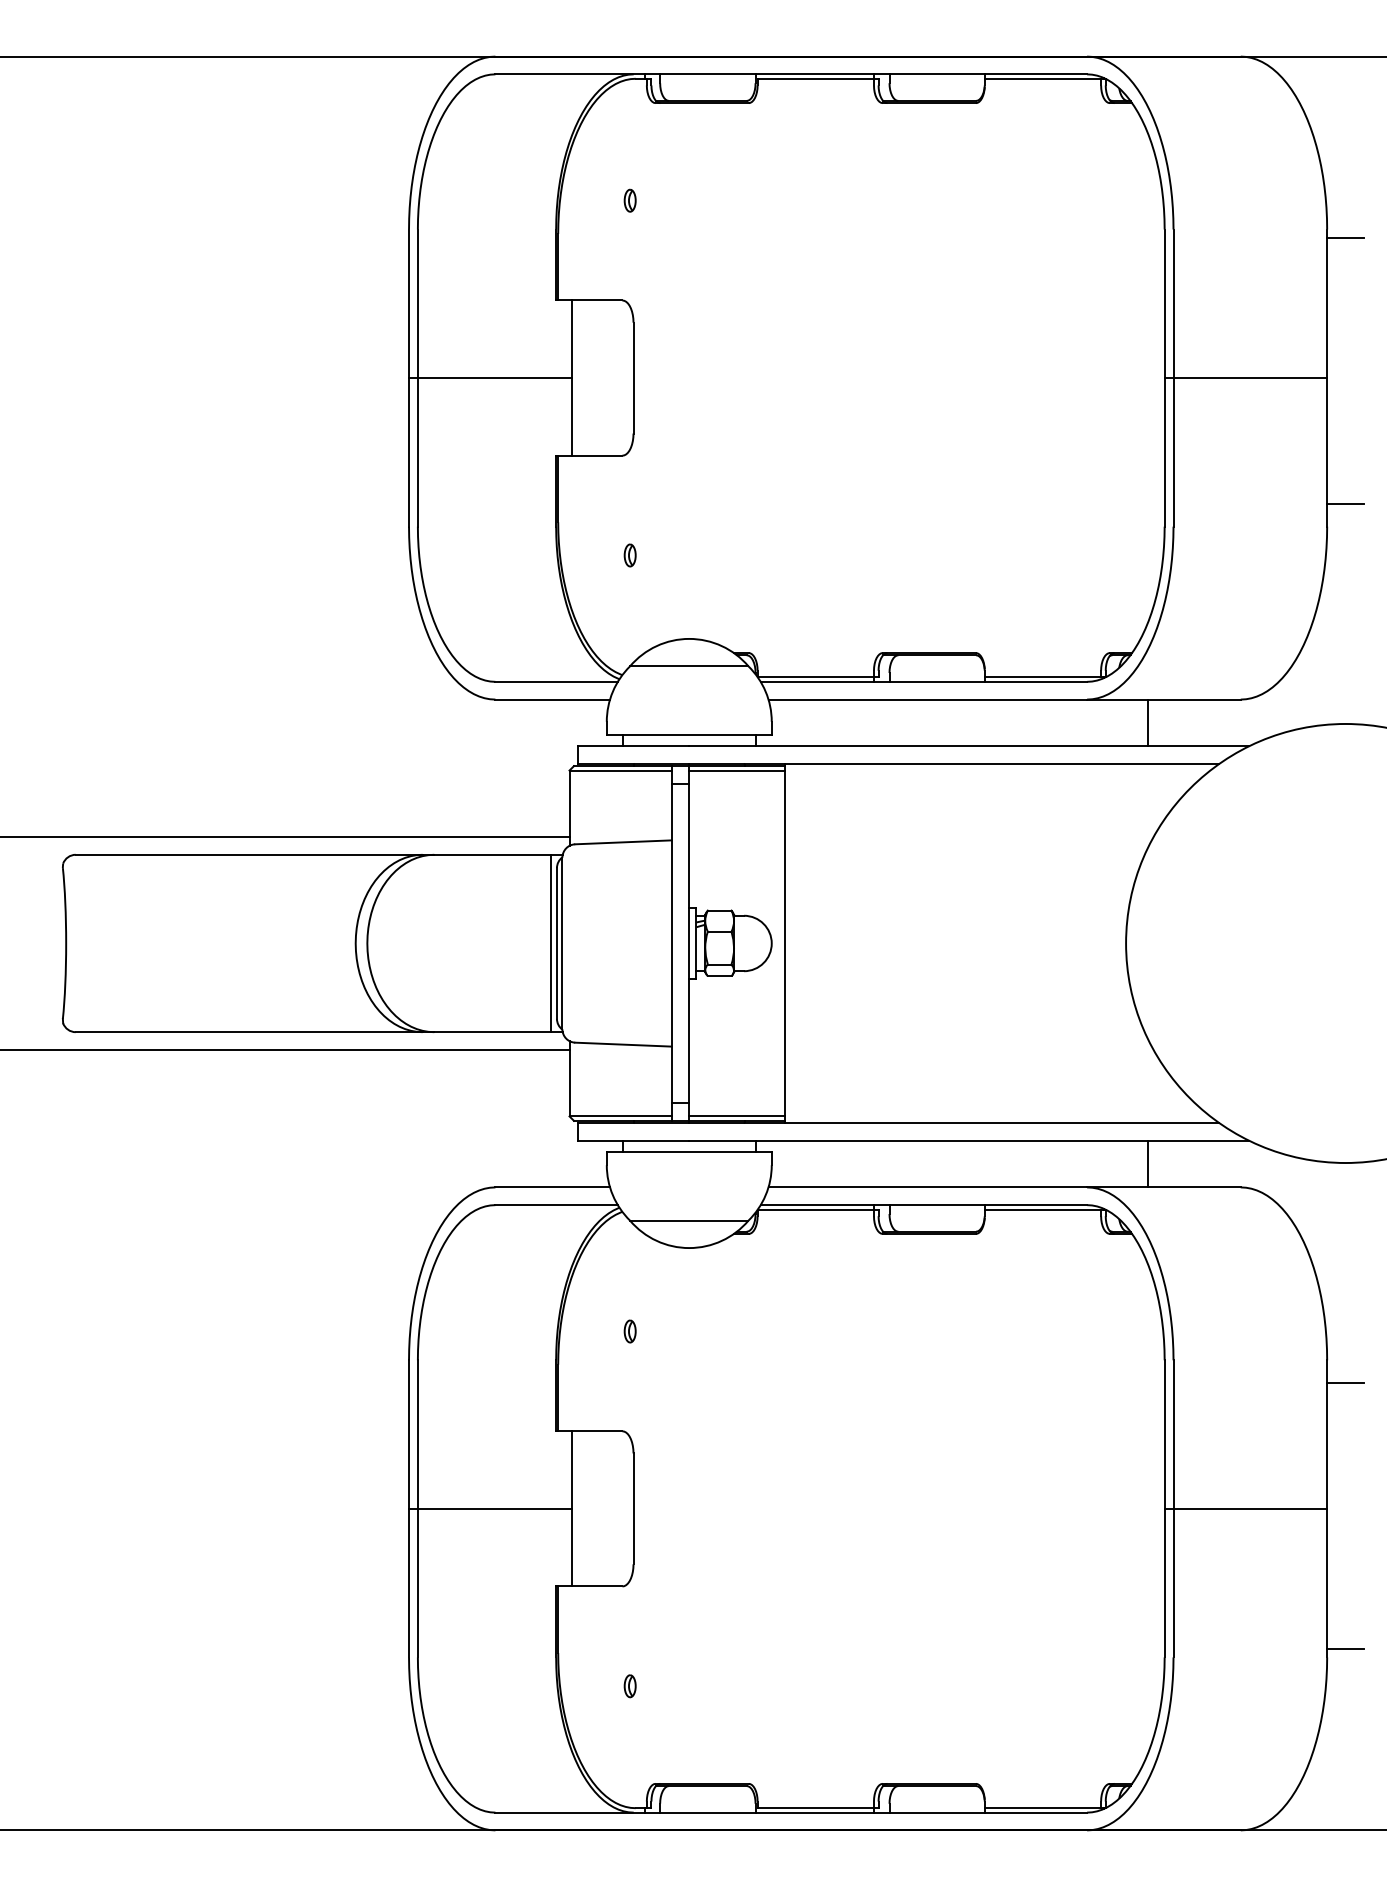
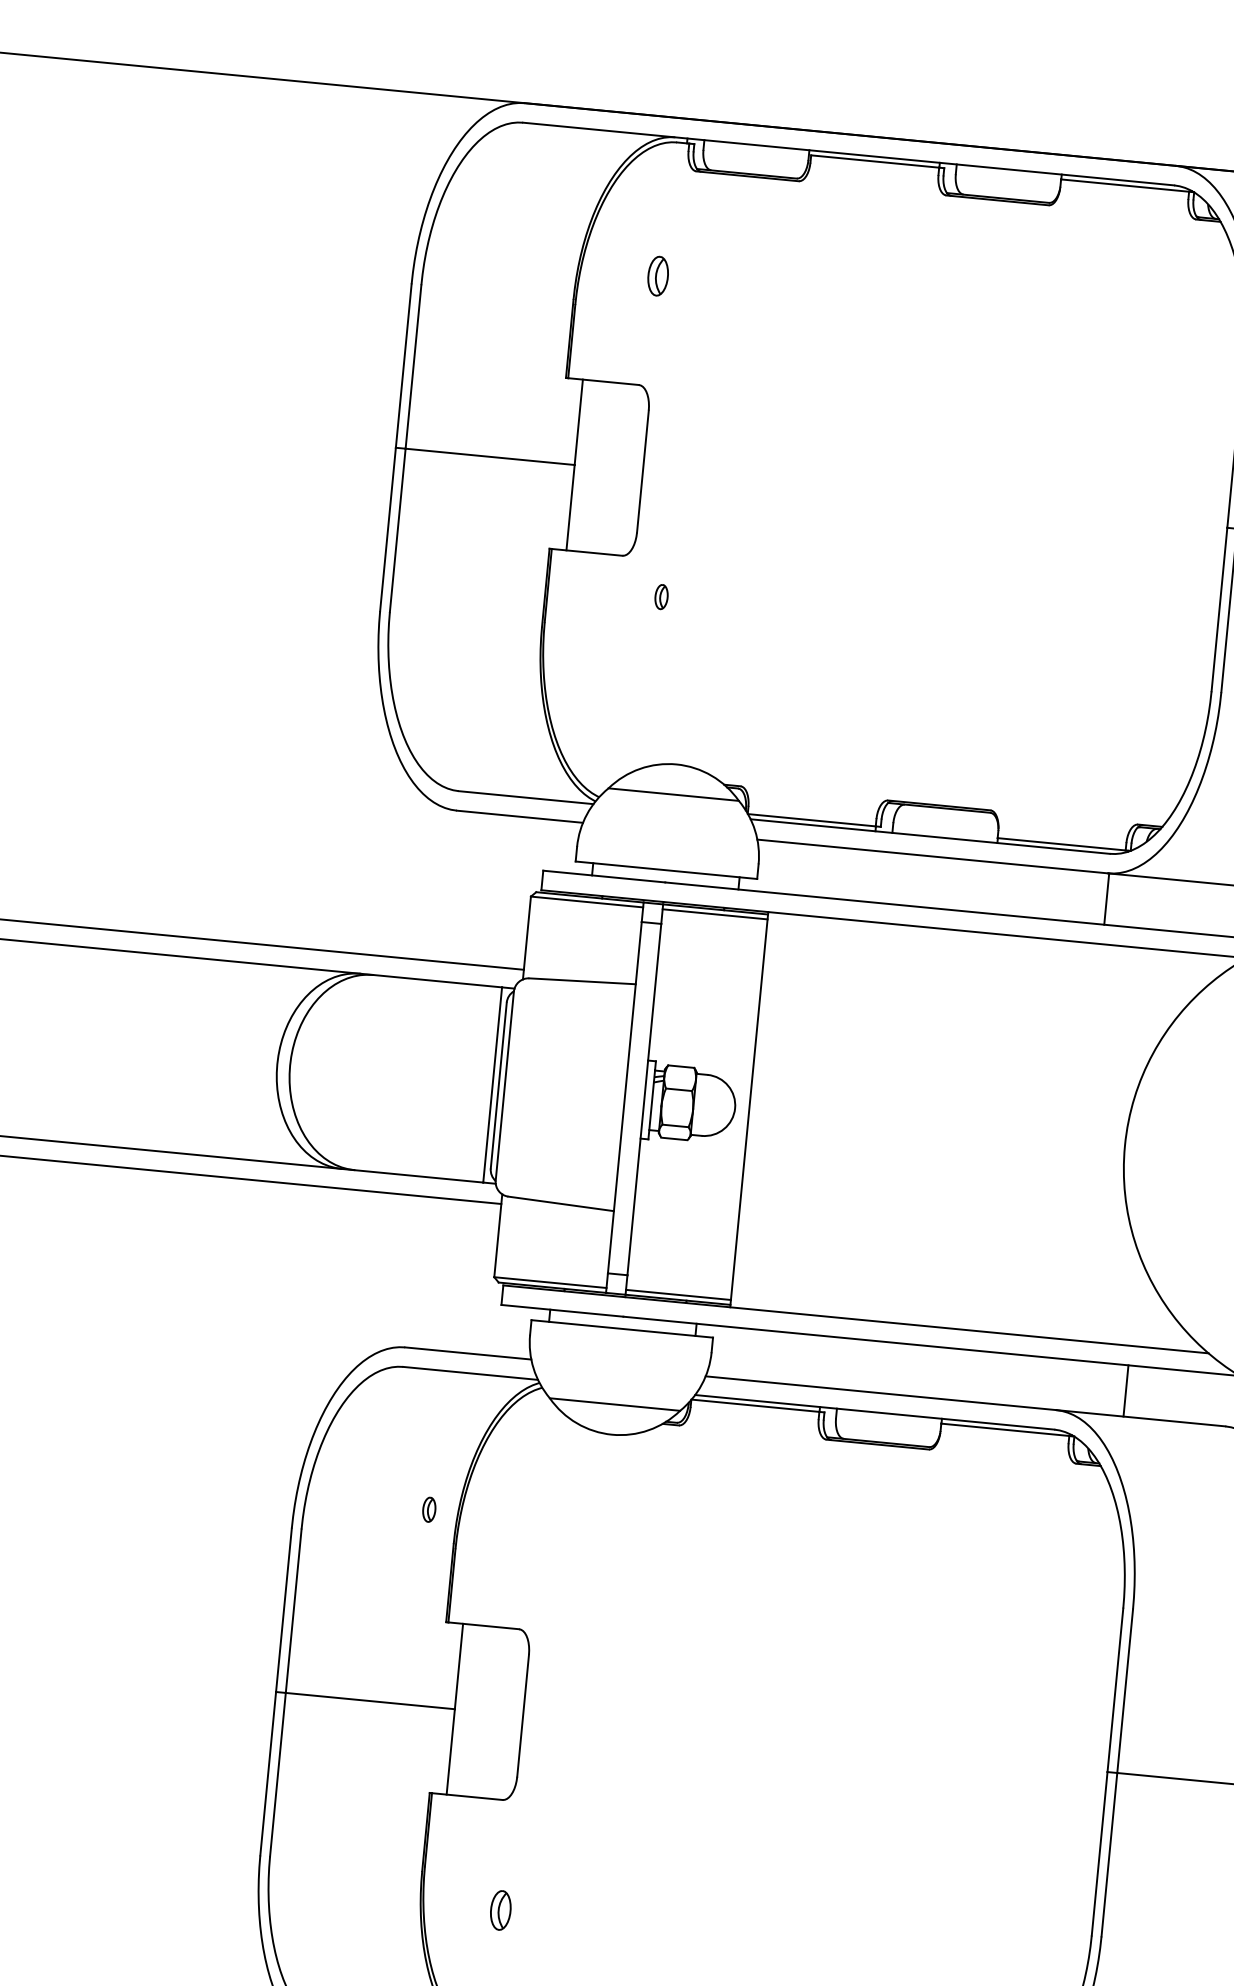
part: (629, 200) -> (657, 275), size x1.6
part: (629, 555) -> (660, 596), moved
line: (1148, 722) -> (1107, 898), moved
part: (629, 1331) -> (428, 1509), moved
part: (629, 1686) -> (499, 1910), size x1.6

